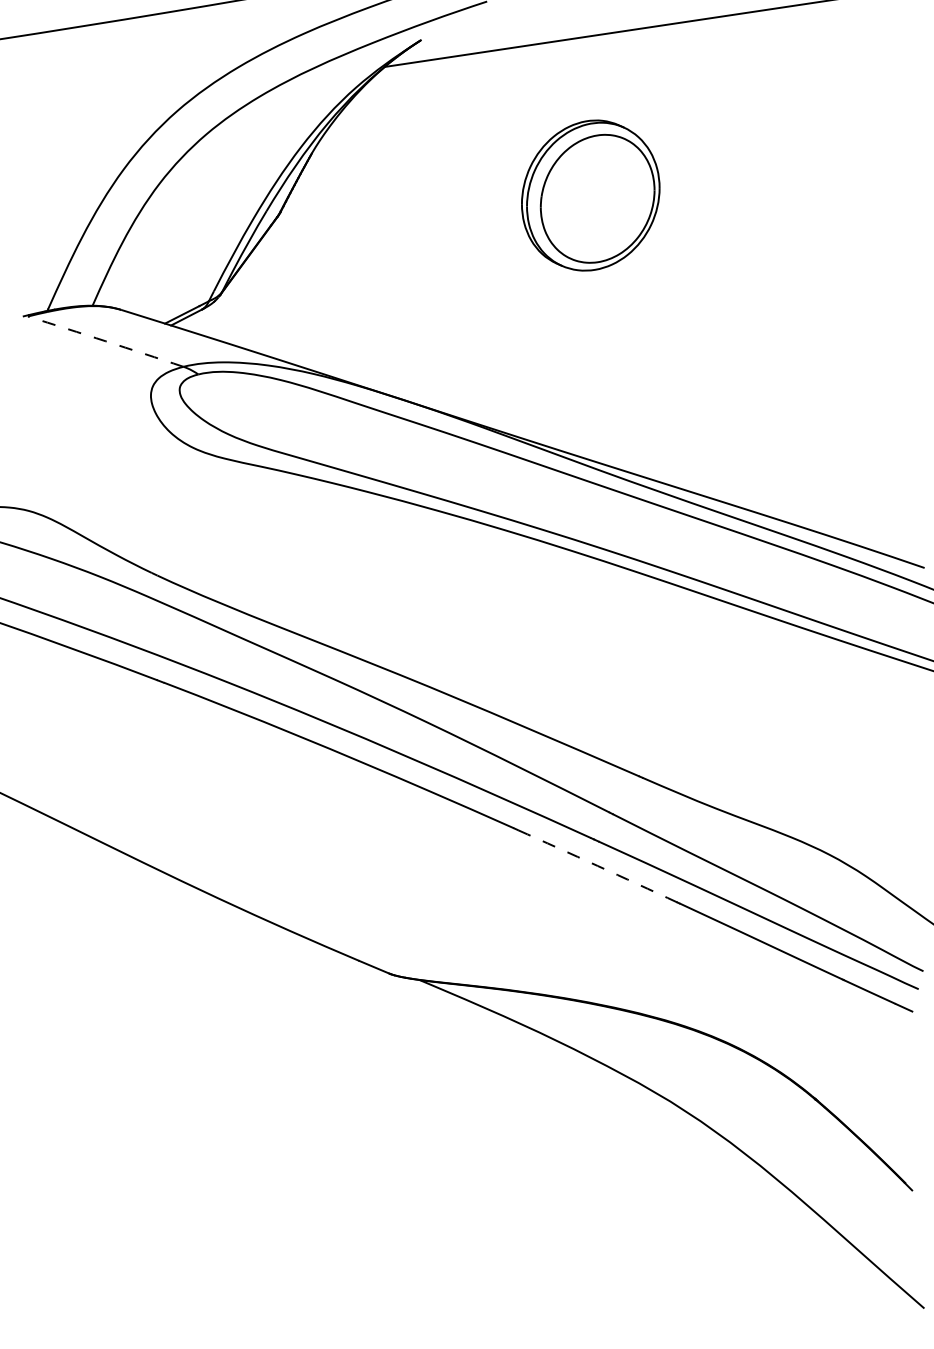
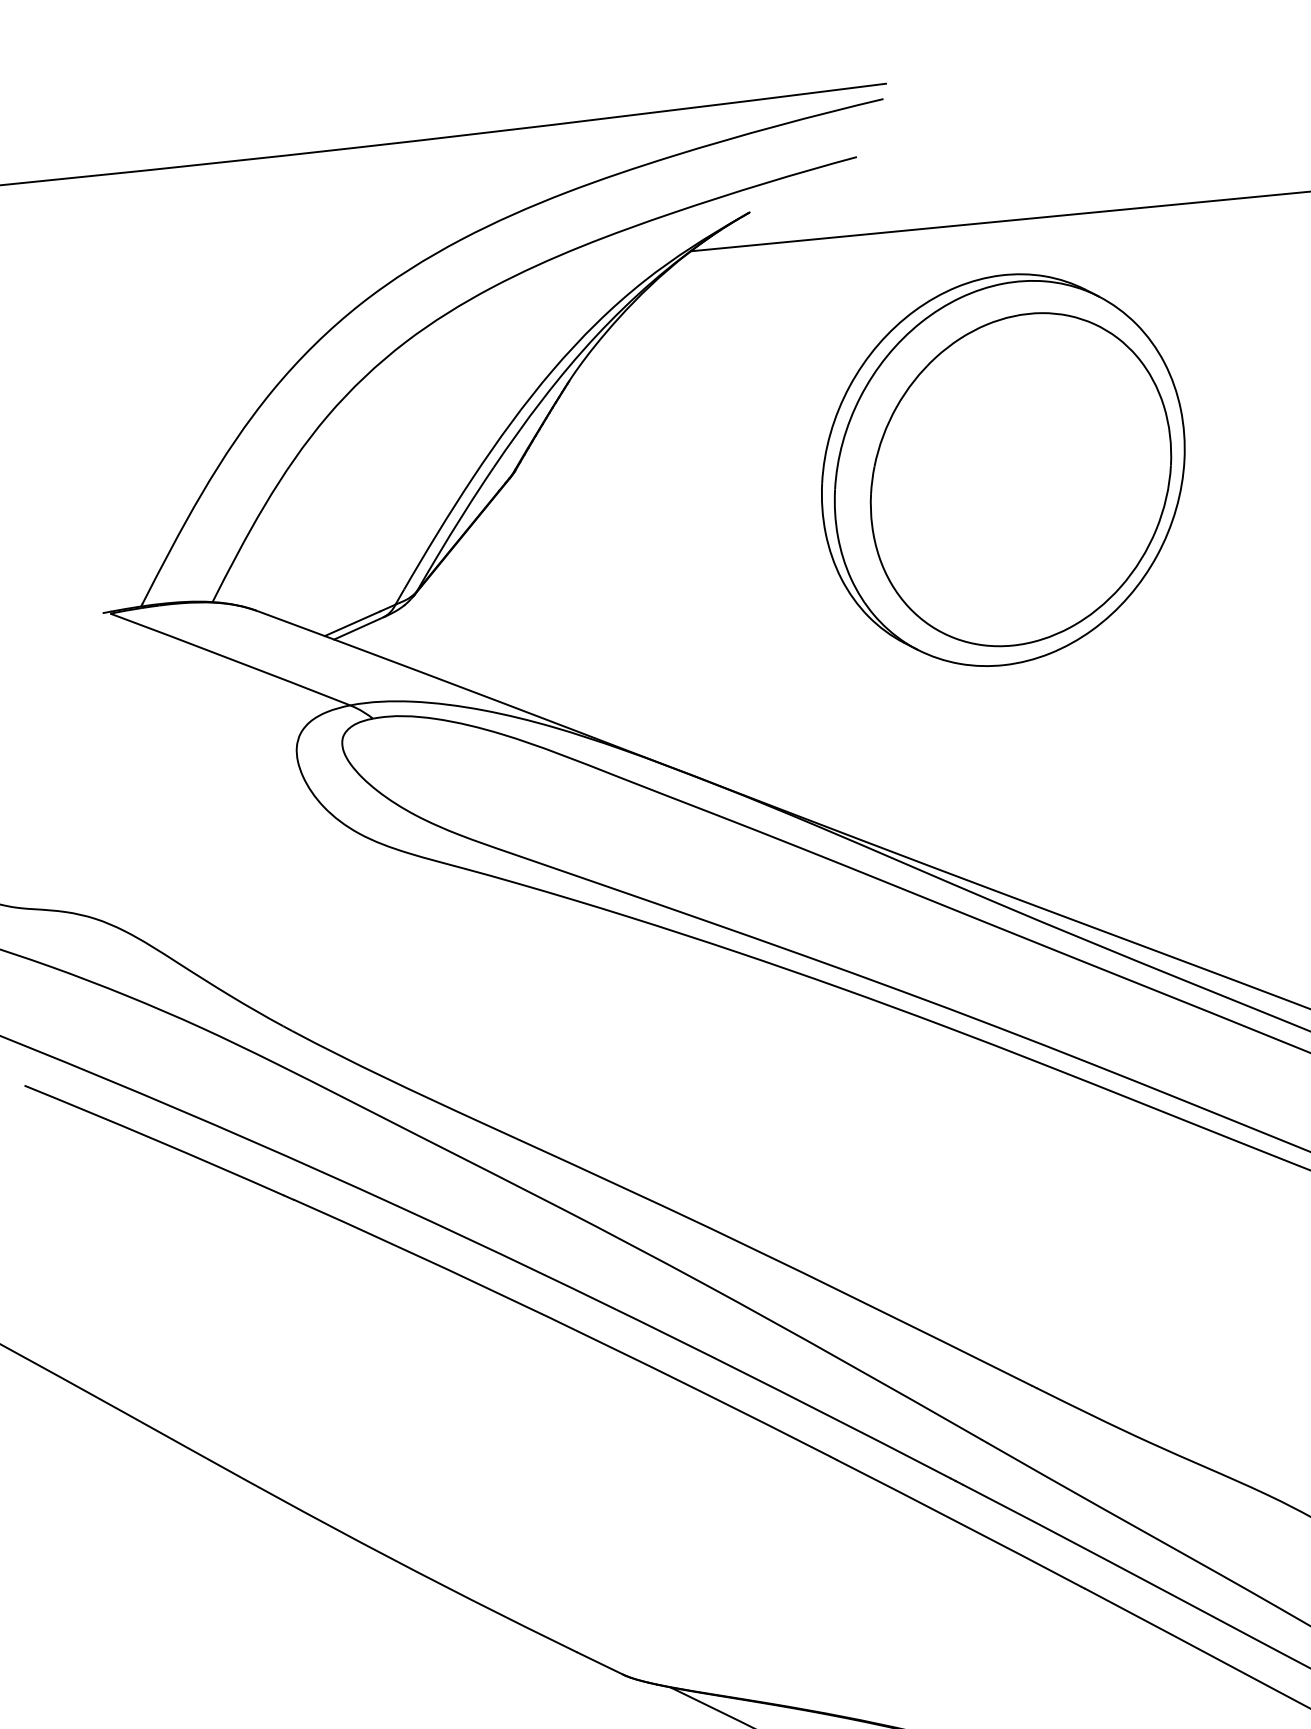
part: (590, 195) -> (1003, 469), size x1.67
arc: (105, 341) -> (229, 659), dashed -> solid
arc: (597, 865) -> (959, 1522), dashed -> solid

